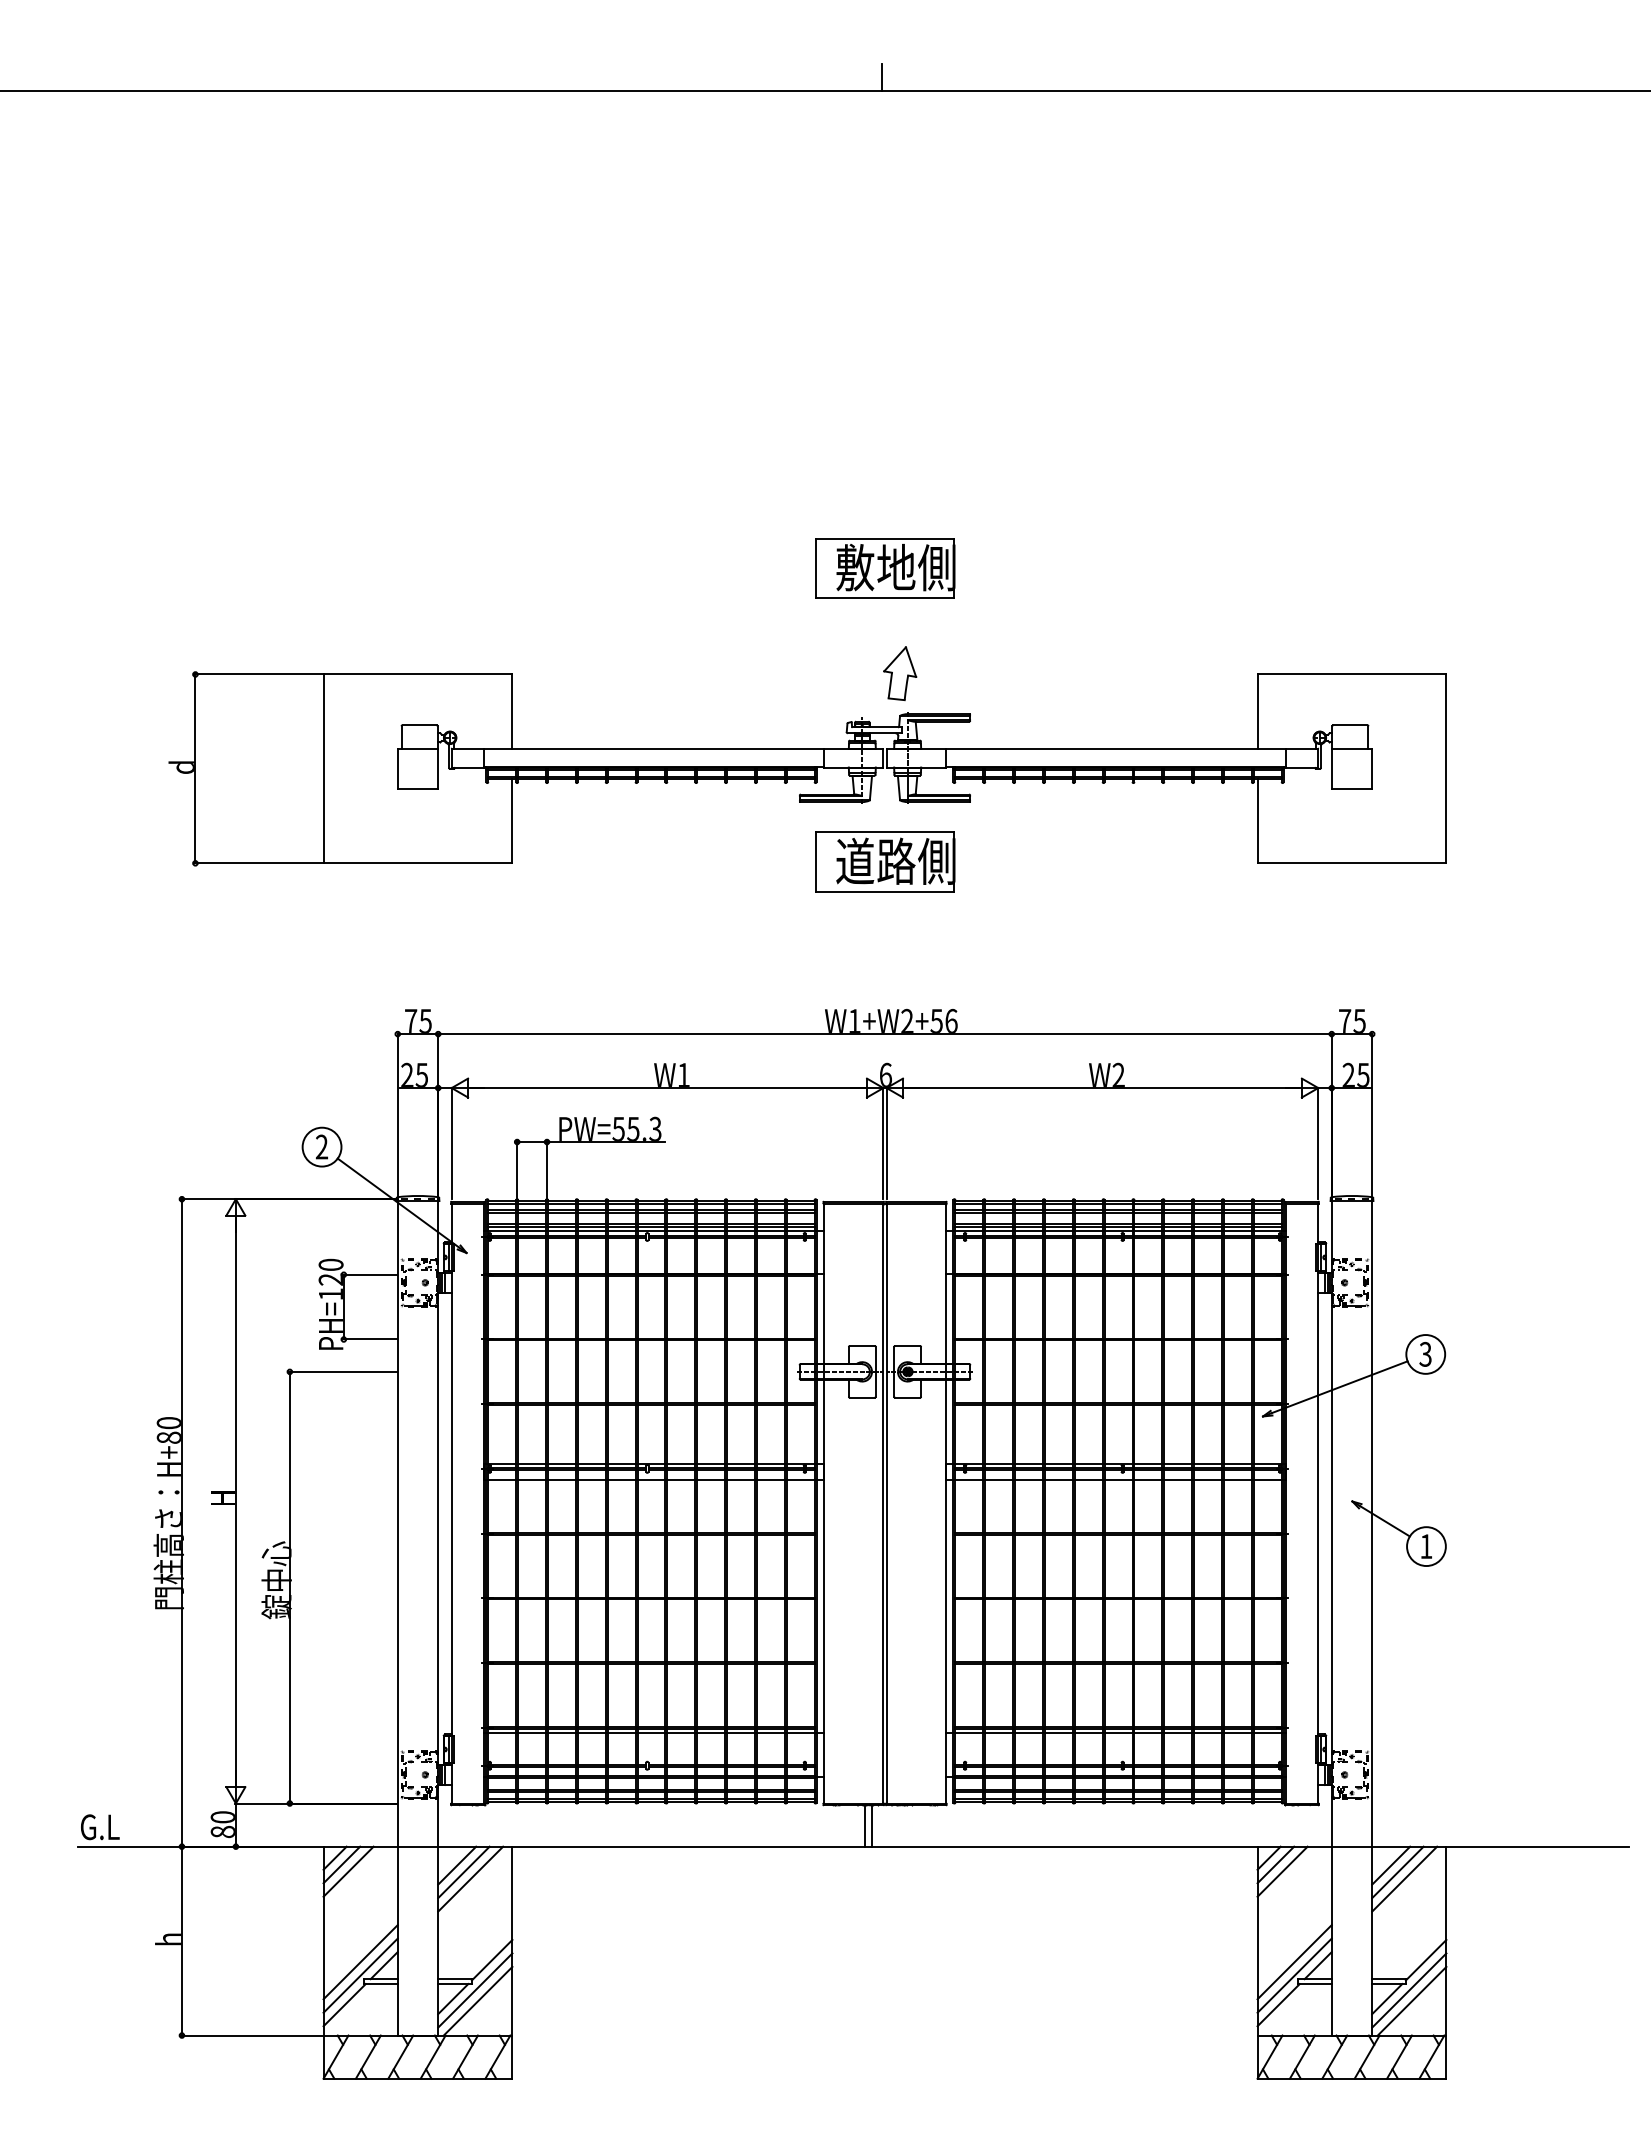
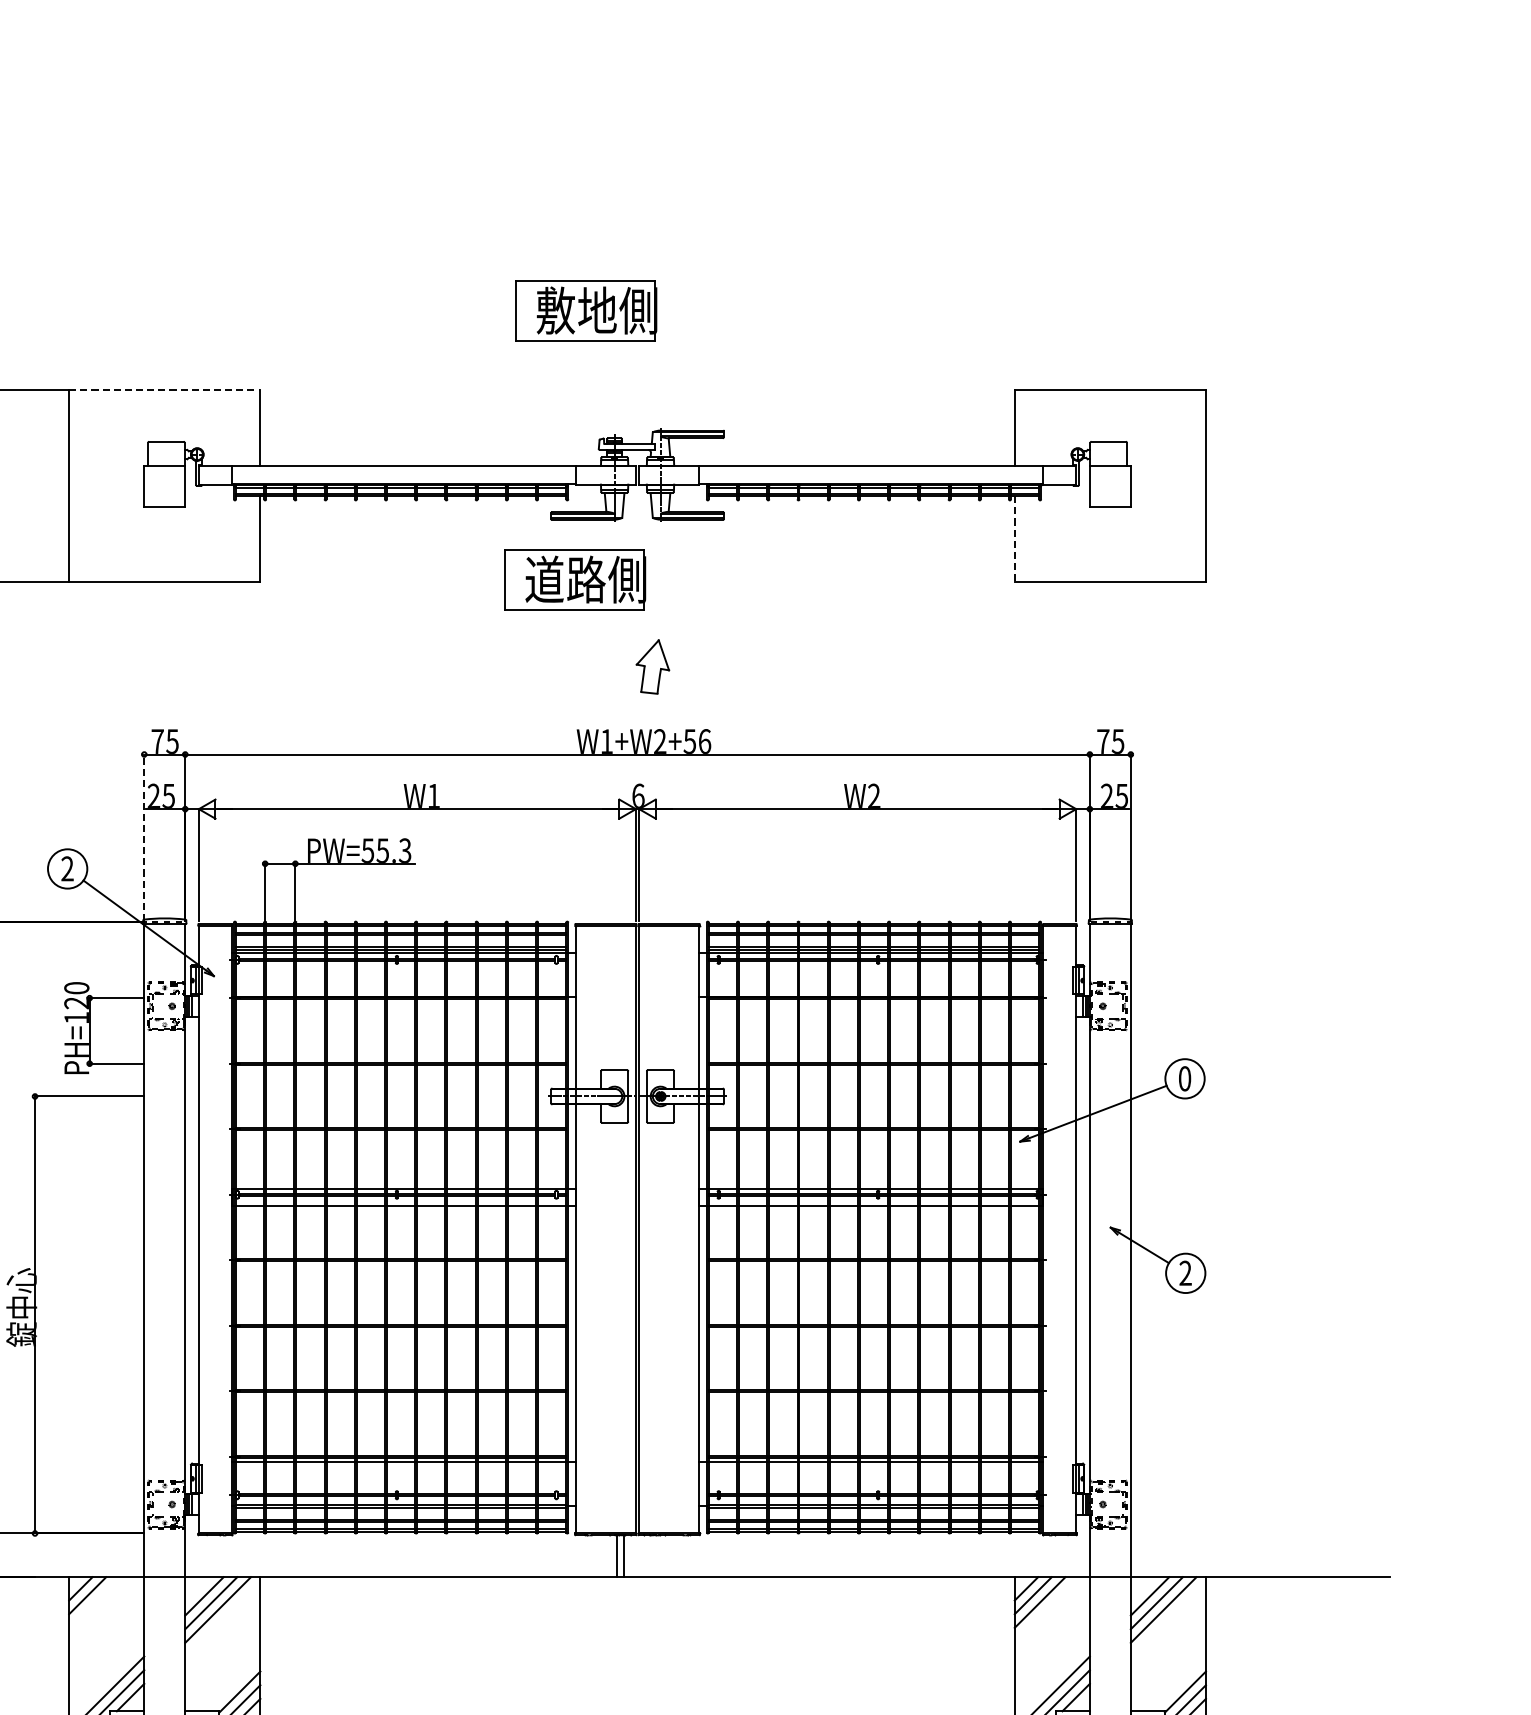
part: (885, 568) -> (586, 311), moved
part: (900, 673) -> (653, 666), moved
line: (418, 674) -> (165, 390), solid -> dashed
line: (1257, 821) -> (1014, 539), solid -> dashed
part: (885, 861) -> (575, 579), moved
line: (397, 1116) -> (144, 837), solid -> dashed
text: (1425, 1354) -> (1184, 1078), 3 -> 0
text: (1426, 1546) -> (1185, 1273), 1 -> 2
line: (348, 1871) -> (94, 1602), removed

